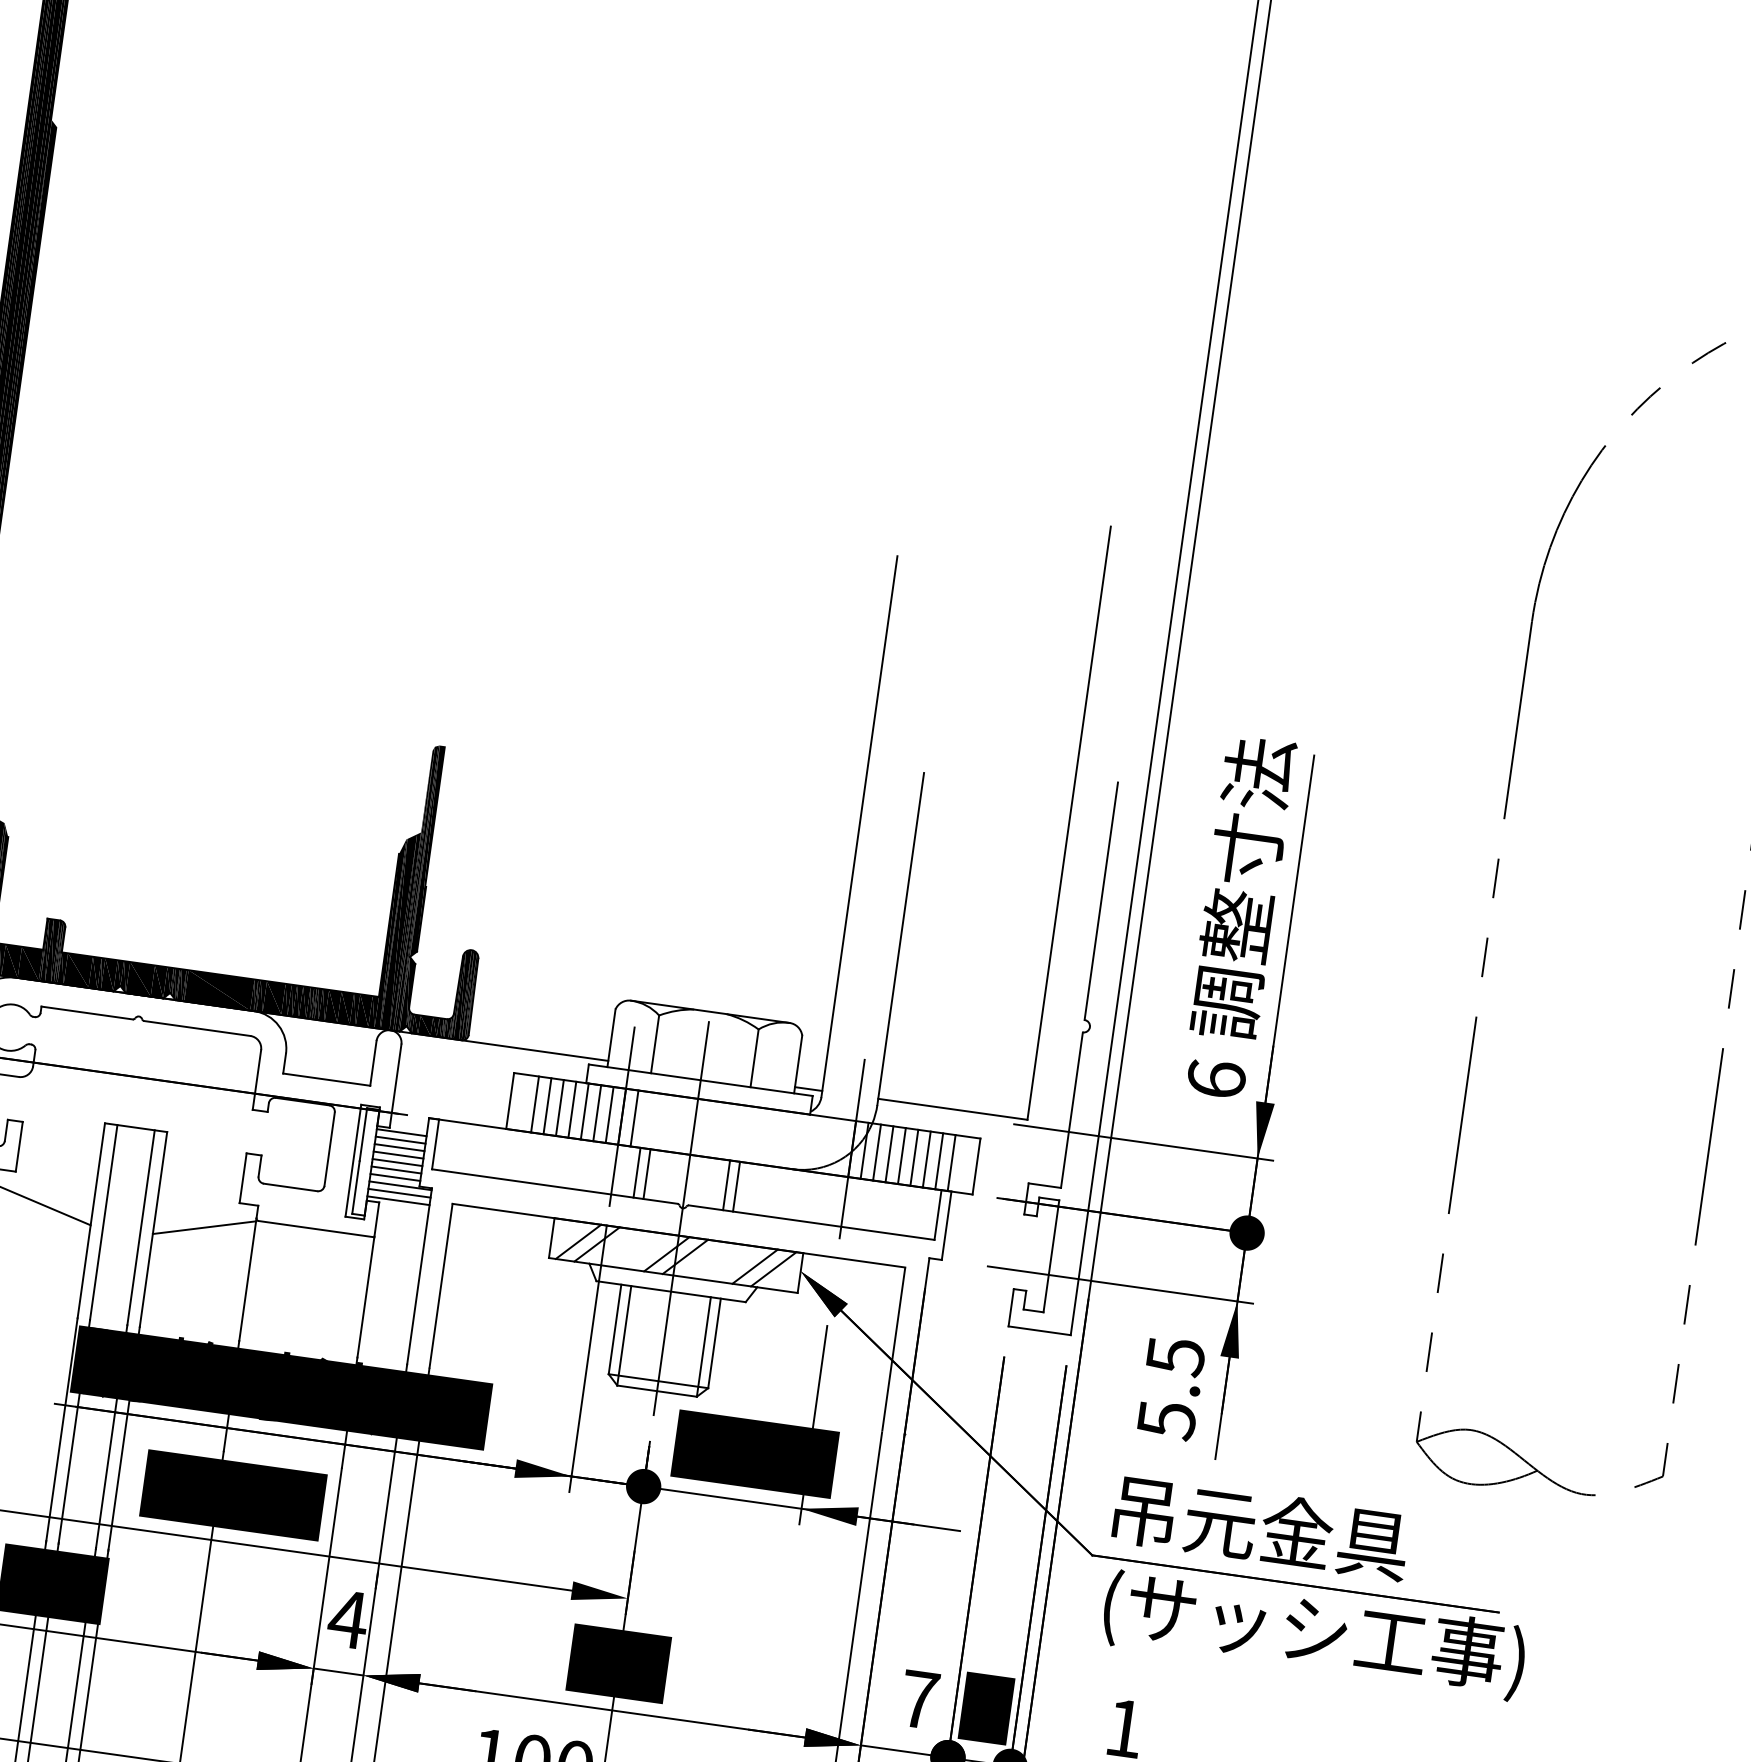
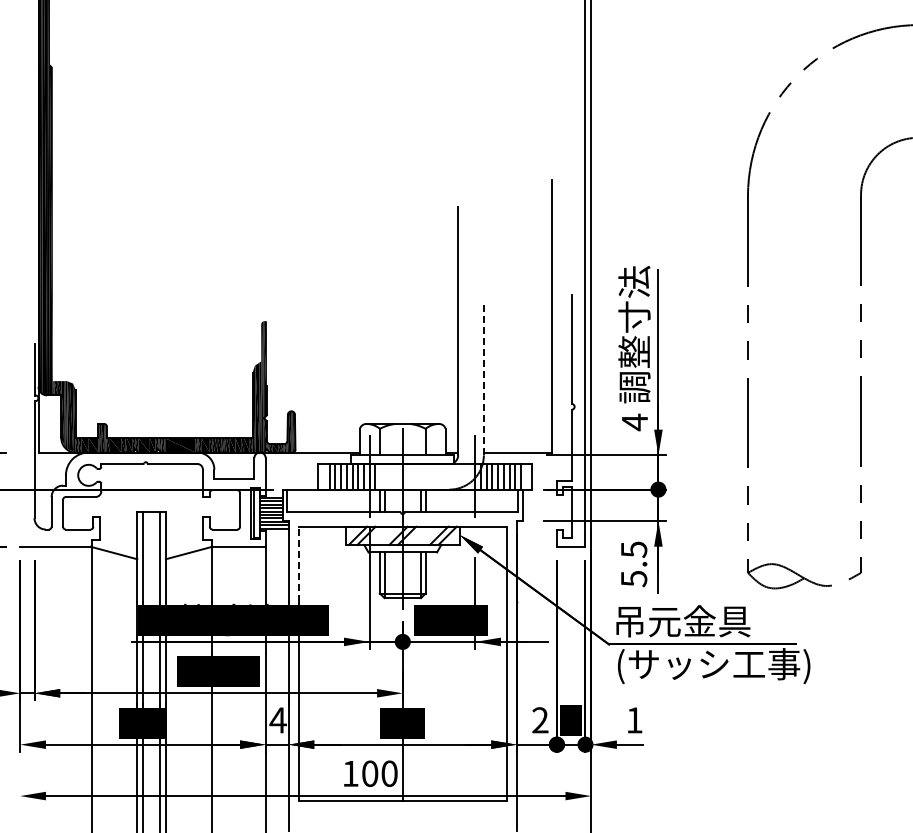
line: (900, 937) -> (483, 378), solid -> dashed
text: (1215, 1079) -> (634, 422), 6 -> 4
line: (440, 1286) -> (298, 564), solid -> dashed
text: (919, 1699) -> (540, 720), 7 -> 2

